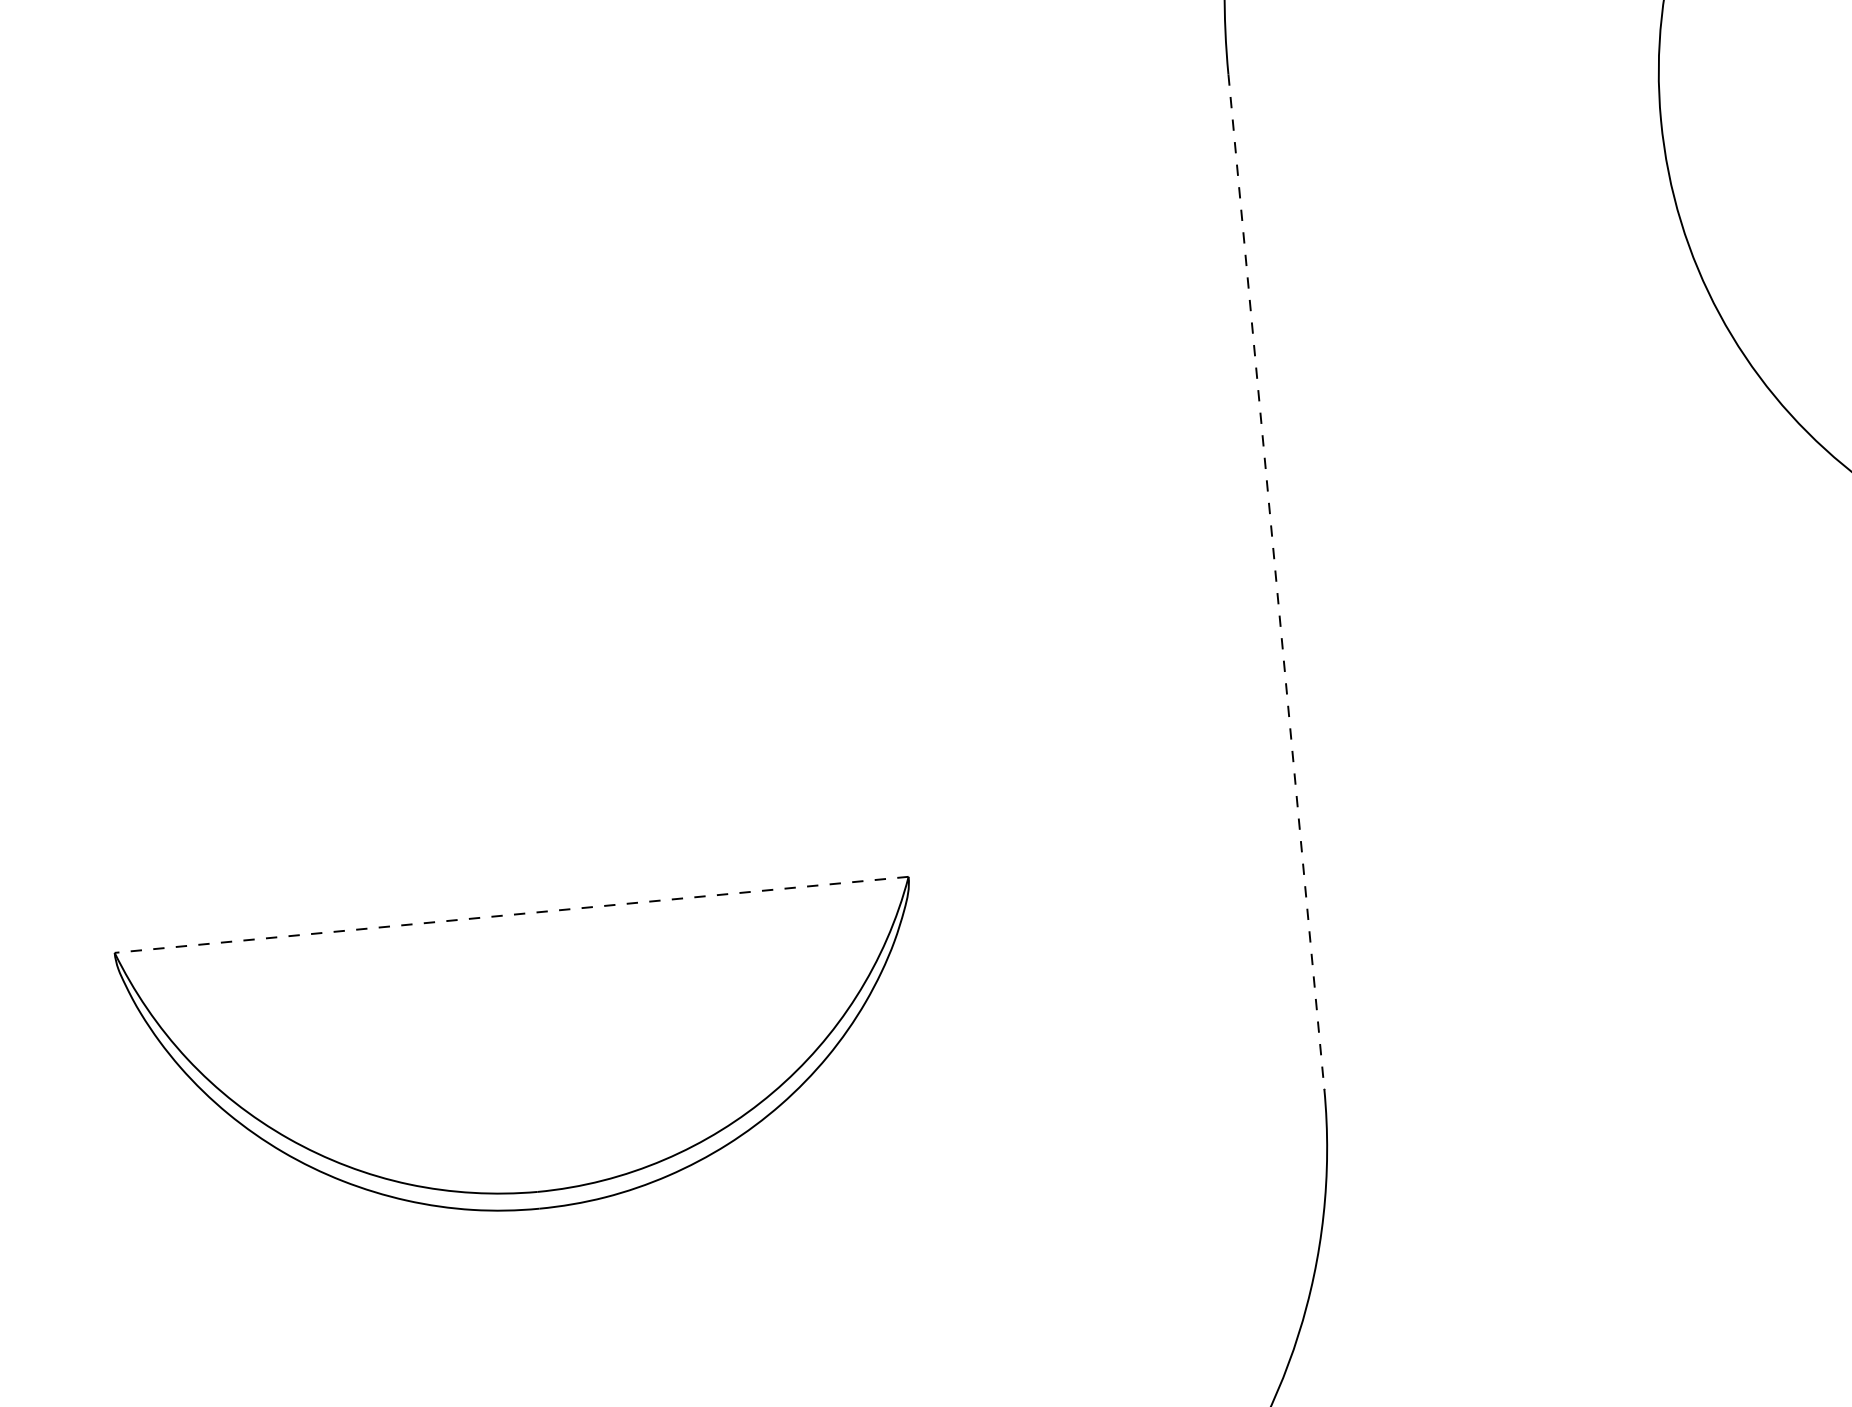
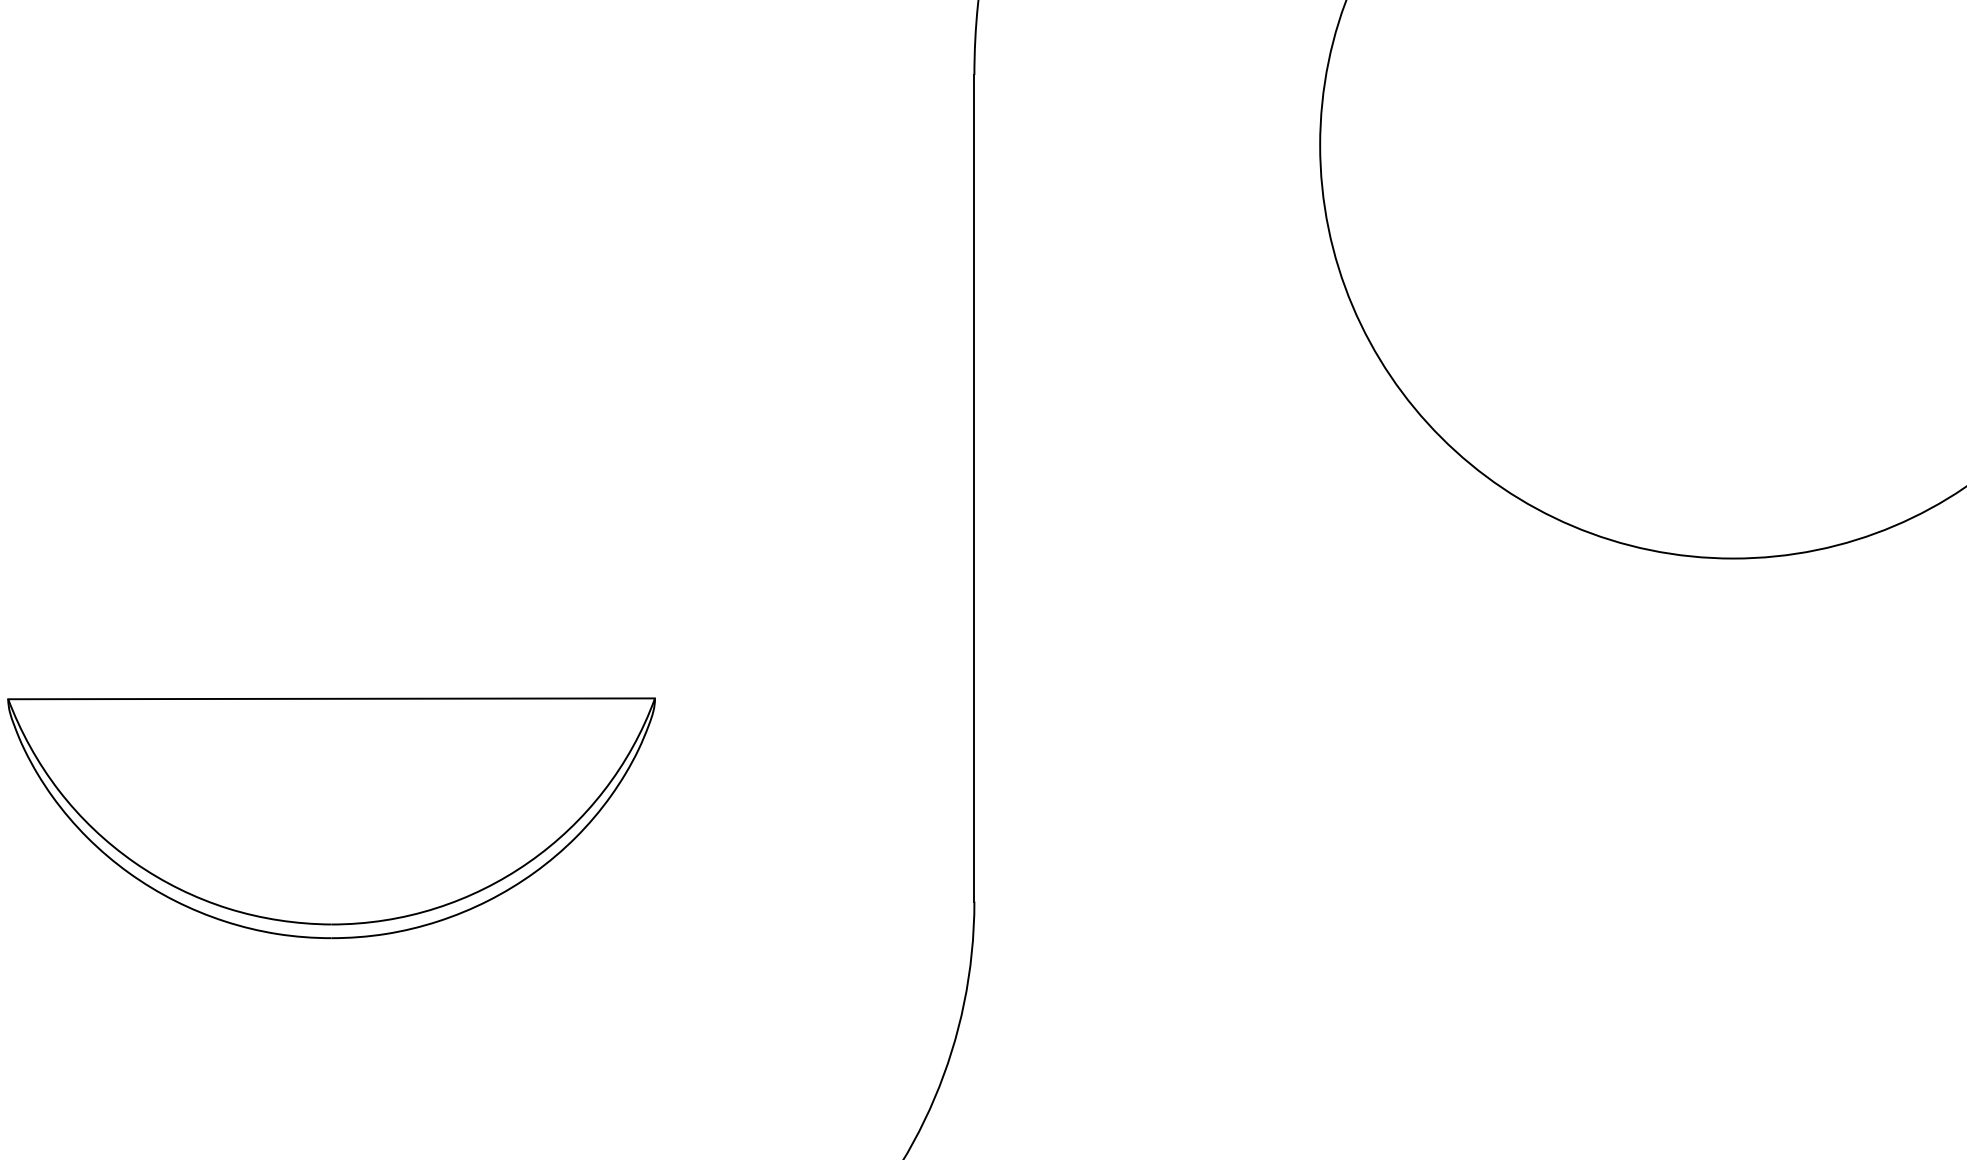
line: (1276, 582) -> (974, 488), dashed -> solid
line: (511, 914) -> (331, 698), dashed -> solid

